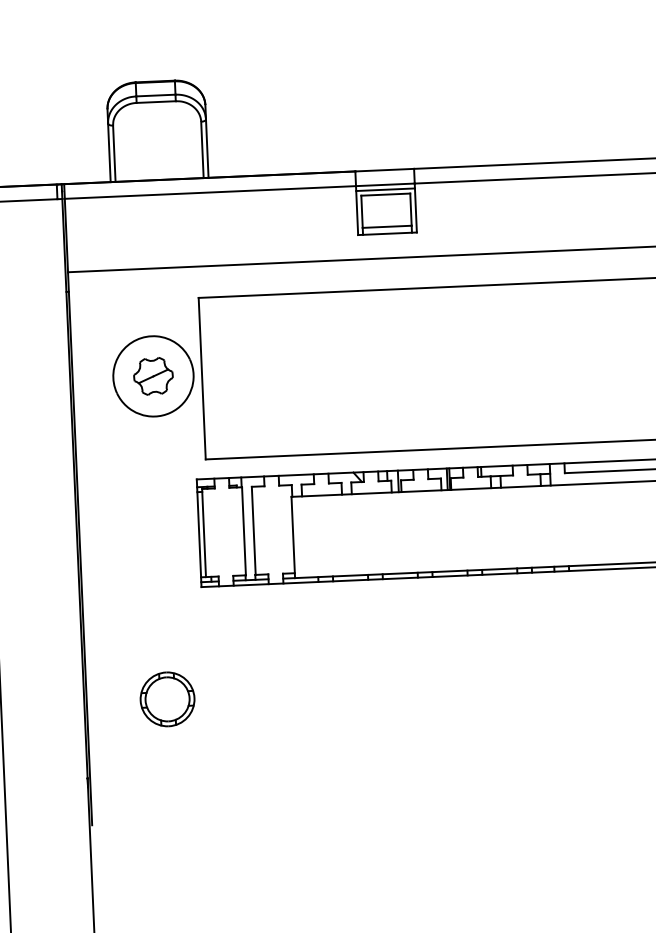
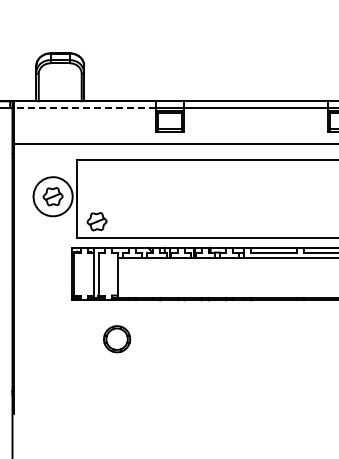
line: (209, 192) -> (84, 108), solid -> dashed
part: (244, 423) -> (96, 221), added
part: (168, 699) -> (117, 339), moved

